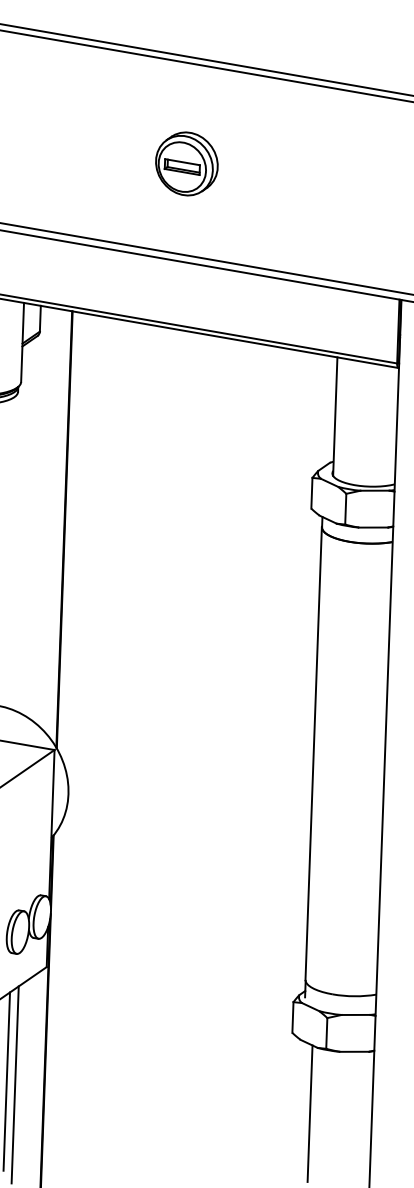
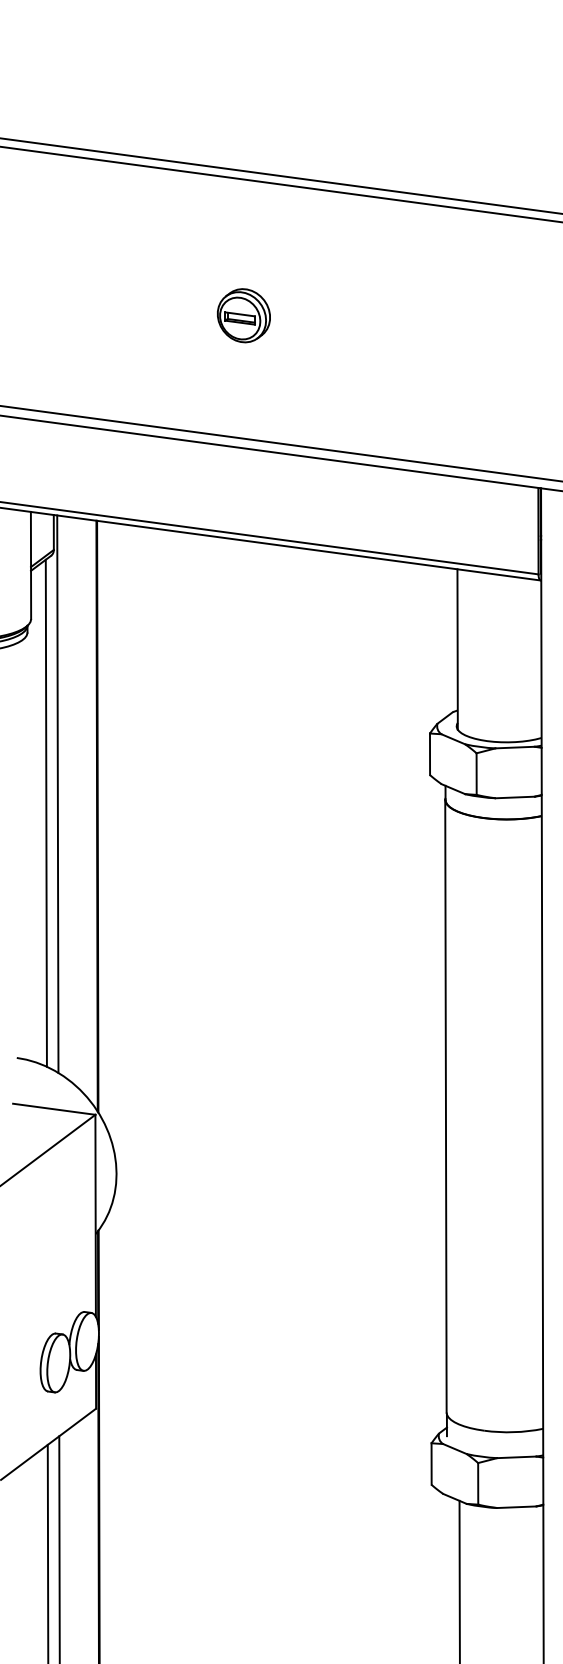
part: (186, 163) -> (243, 315), size x0.62
line: (35, 511) -> (57, 793), added
line: (26, 525) -> (45, 812), added

